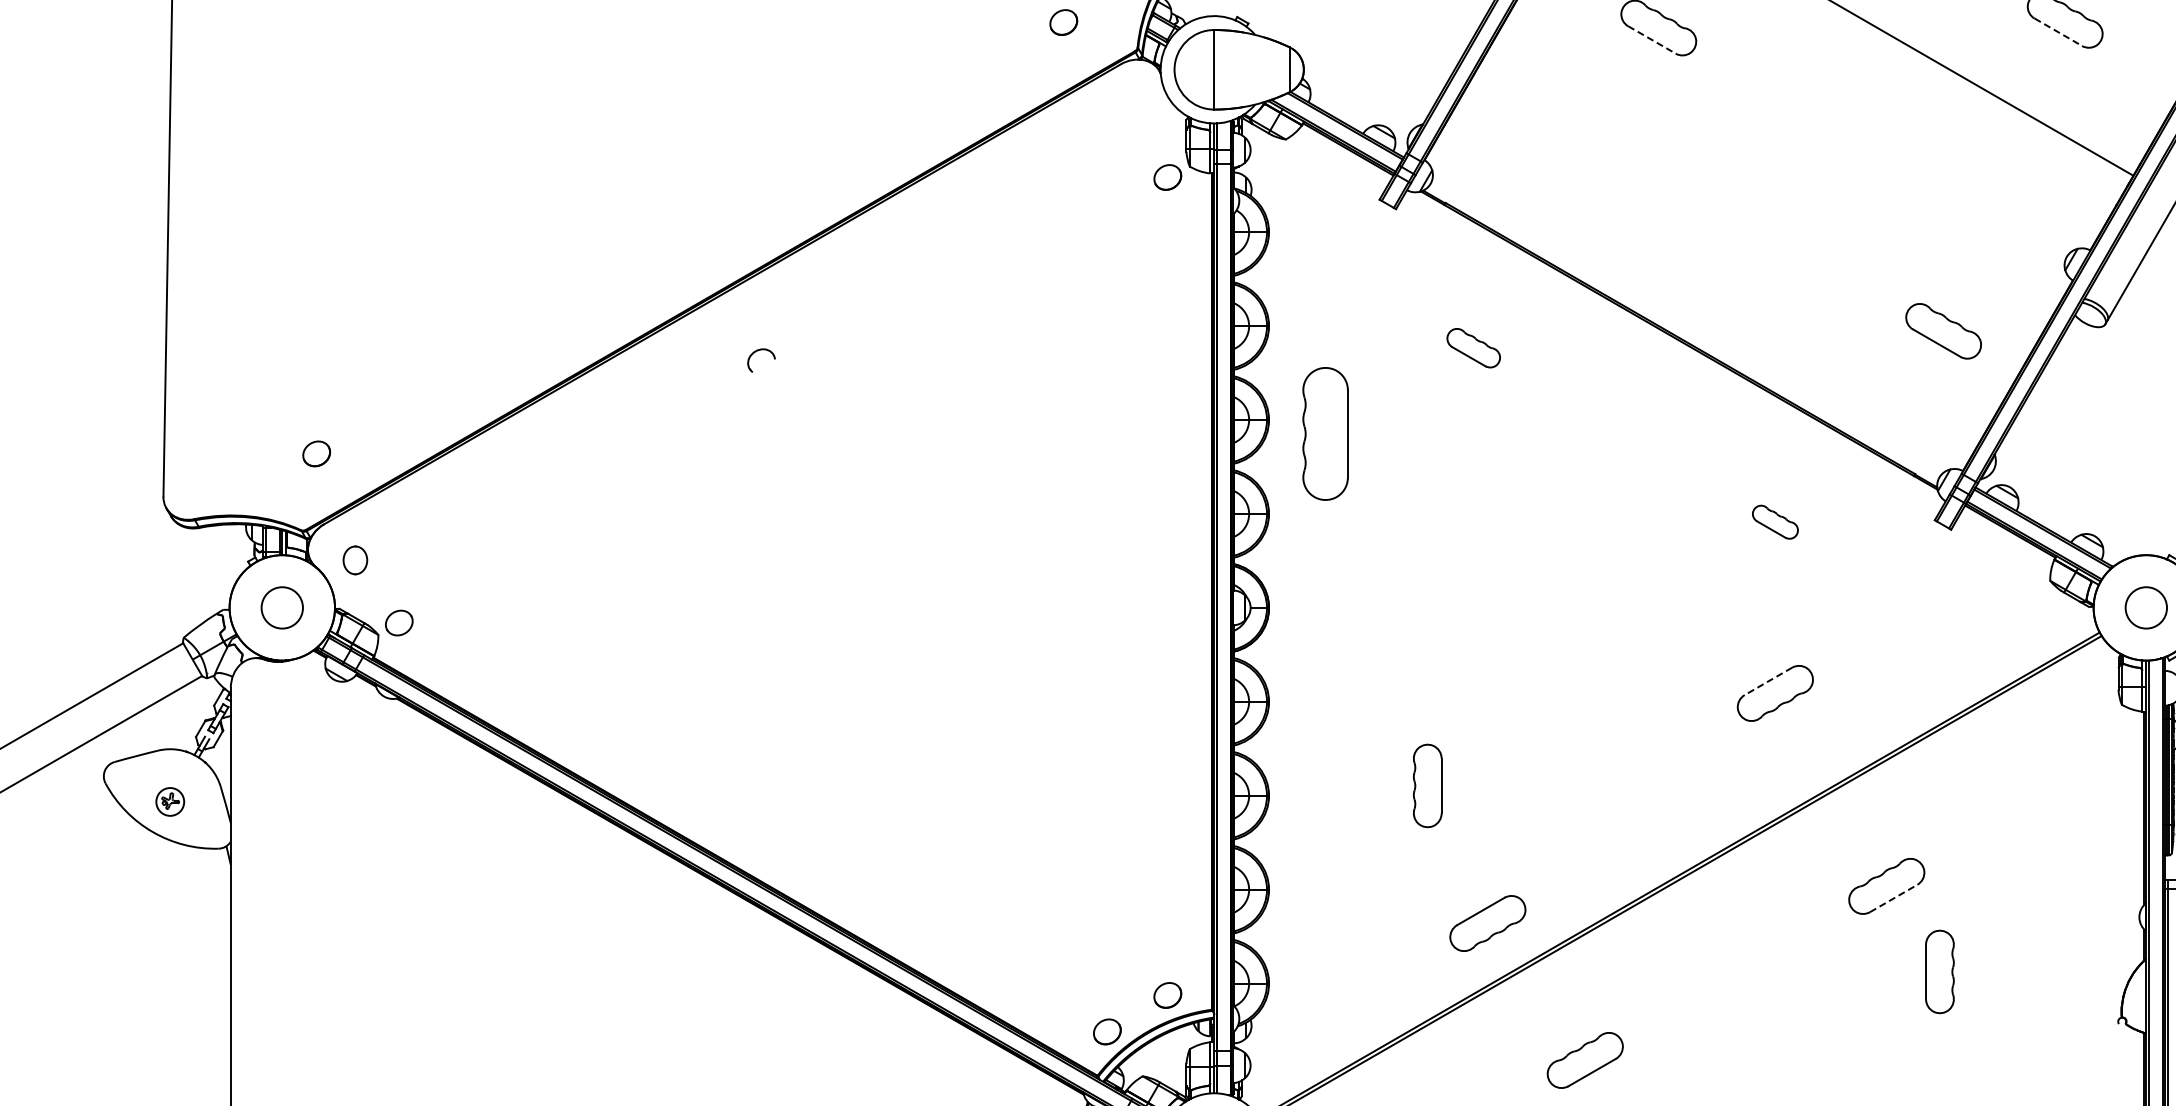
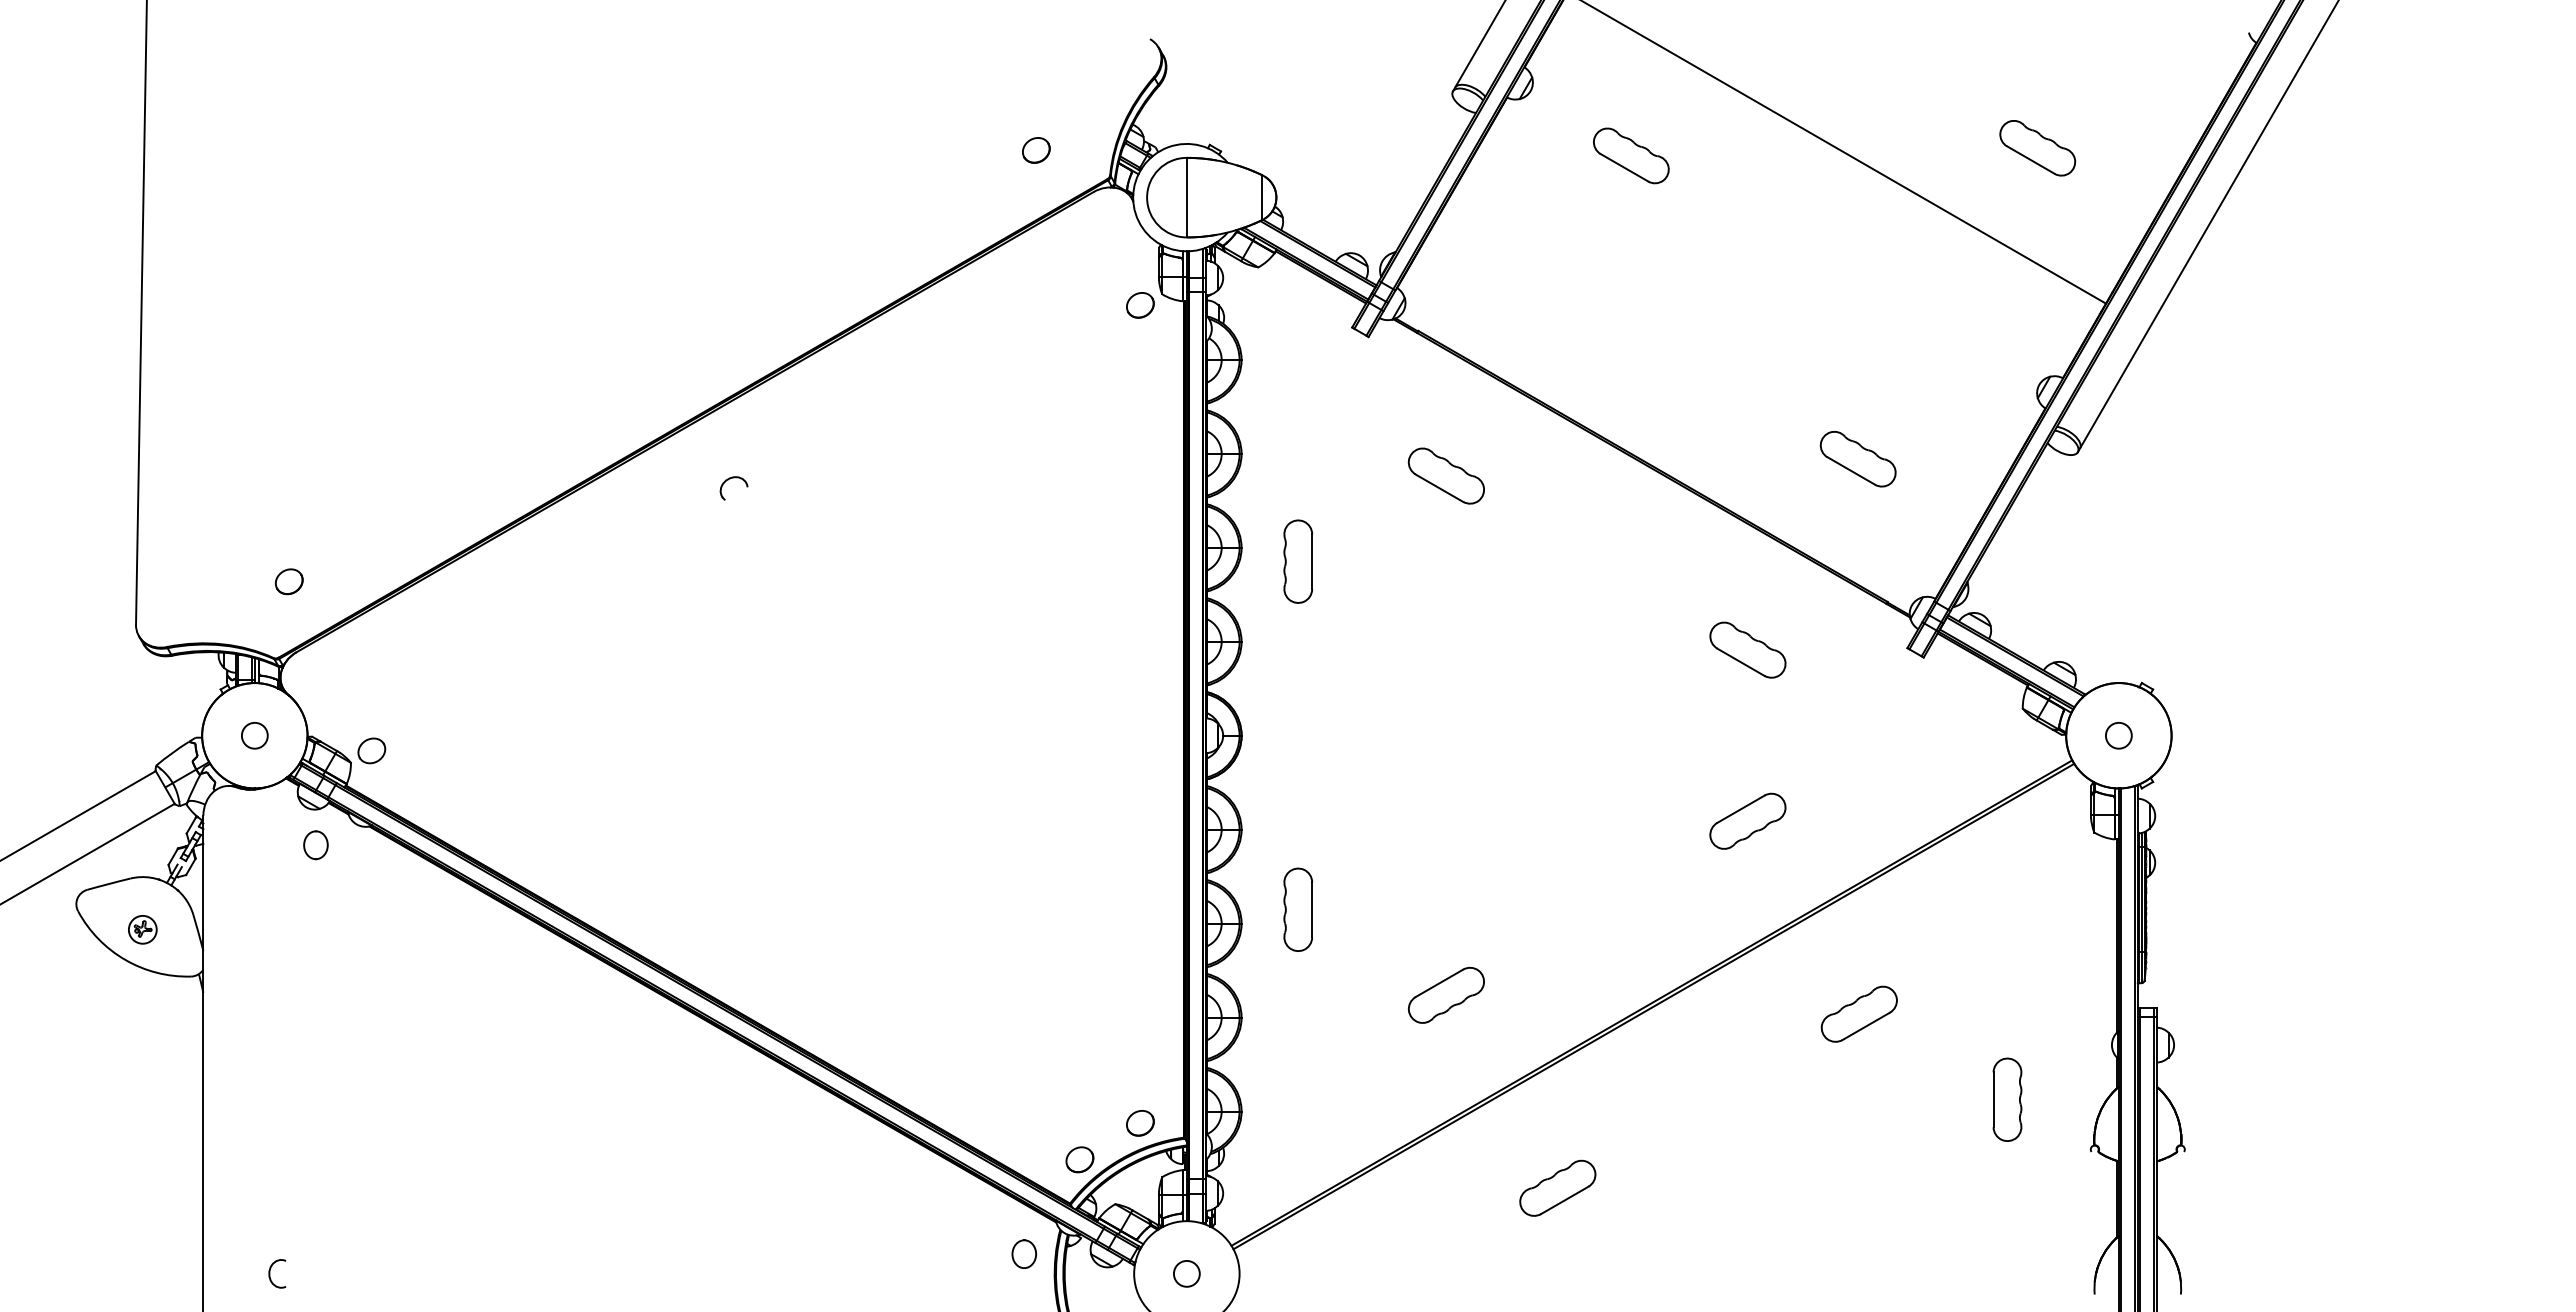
line: (2058, 32) -> (2031, 160), dashed -> solid
line: (1651, 40) -> (1624, 168), dashed -> solid
part: (1942, 331) -> (1857, 459), moved
part: (1472, 347) -> (1445, 475), size x1.43
part: (1325, 433) -> (1298, 561), size x0.62
part: (1774, 521) -> (1747, 649), size x1.67
part: (354, 560) -> (315, 845), moved
circle: (281, 607) -> (254, 735), size x0.62
circle: (2145, 607) -> (2118, 735), size x0.62
line: (1767, 681) -> (1740, 809), dashed -> solid
part: (1427, 785) -> (1298, 909), moved
line: (1893, 898) -> (1866, 1026), dashed -> solid
part: (1486, 922) -> (1445, 994), moved
part: (1939, 971) -> (2007, 1099), moved

